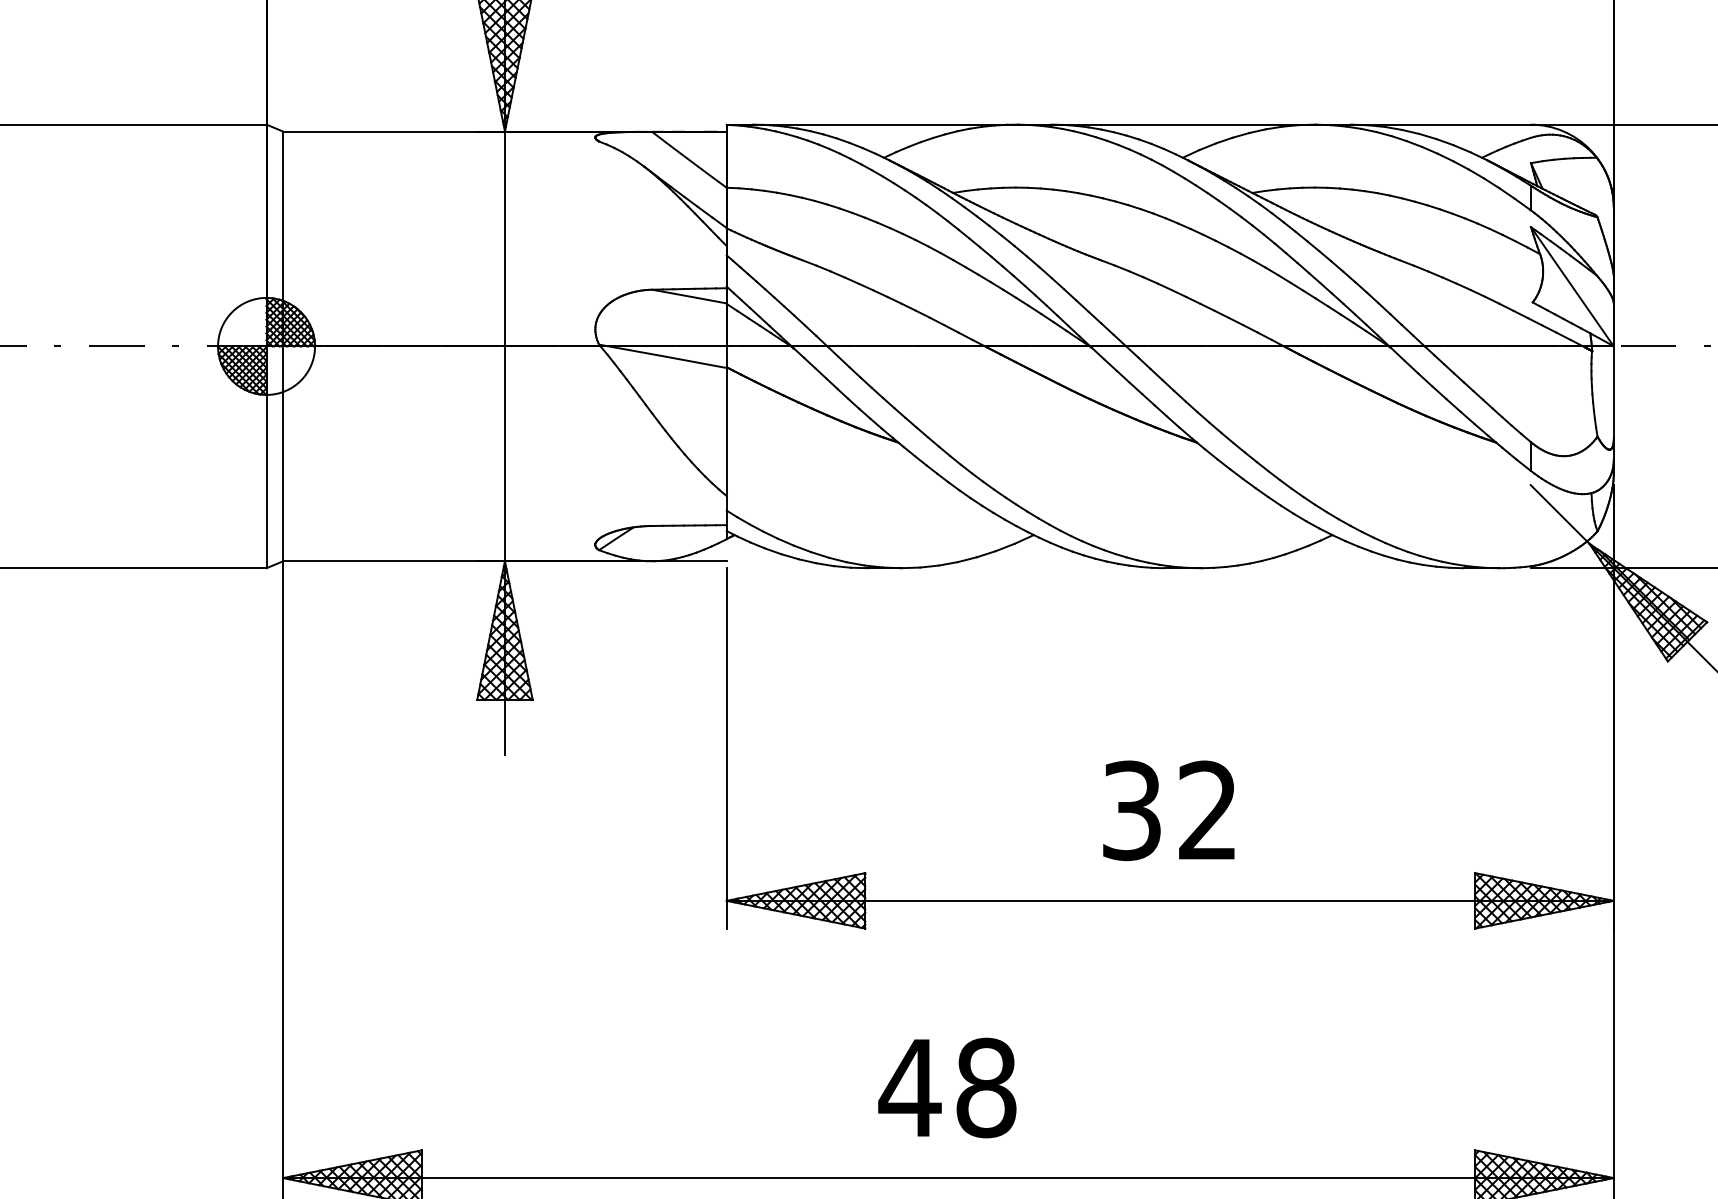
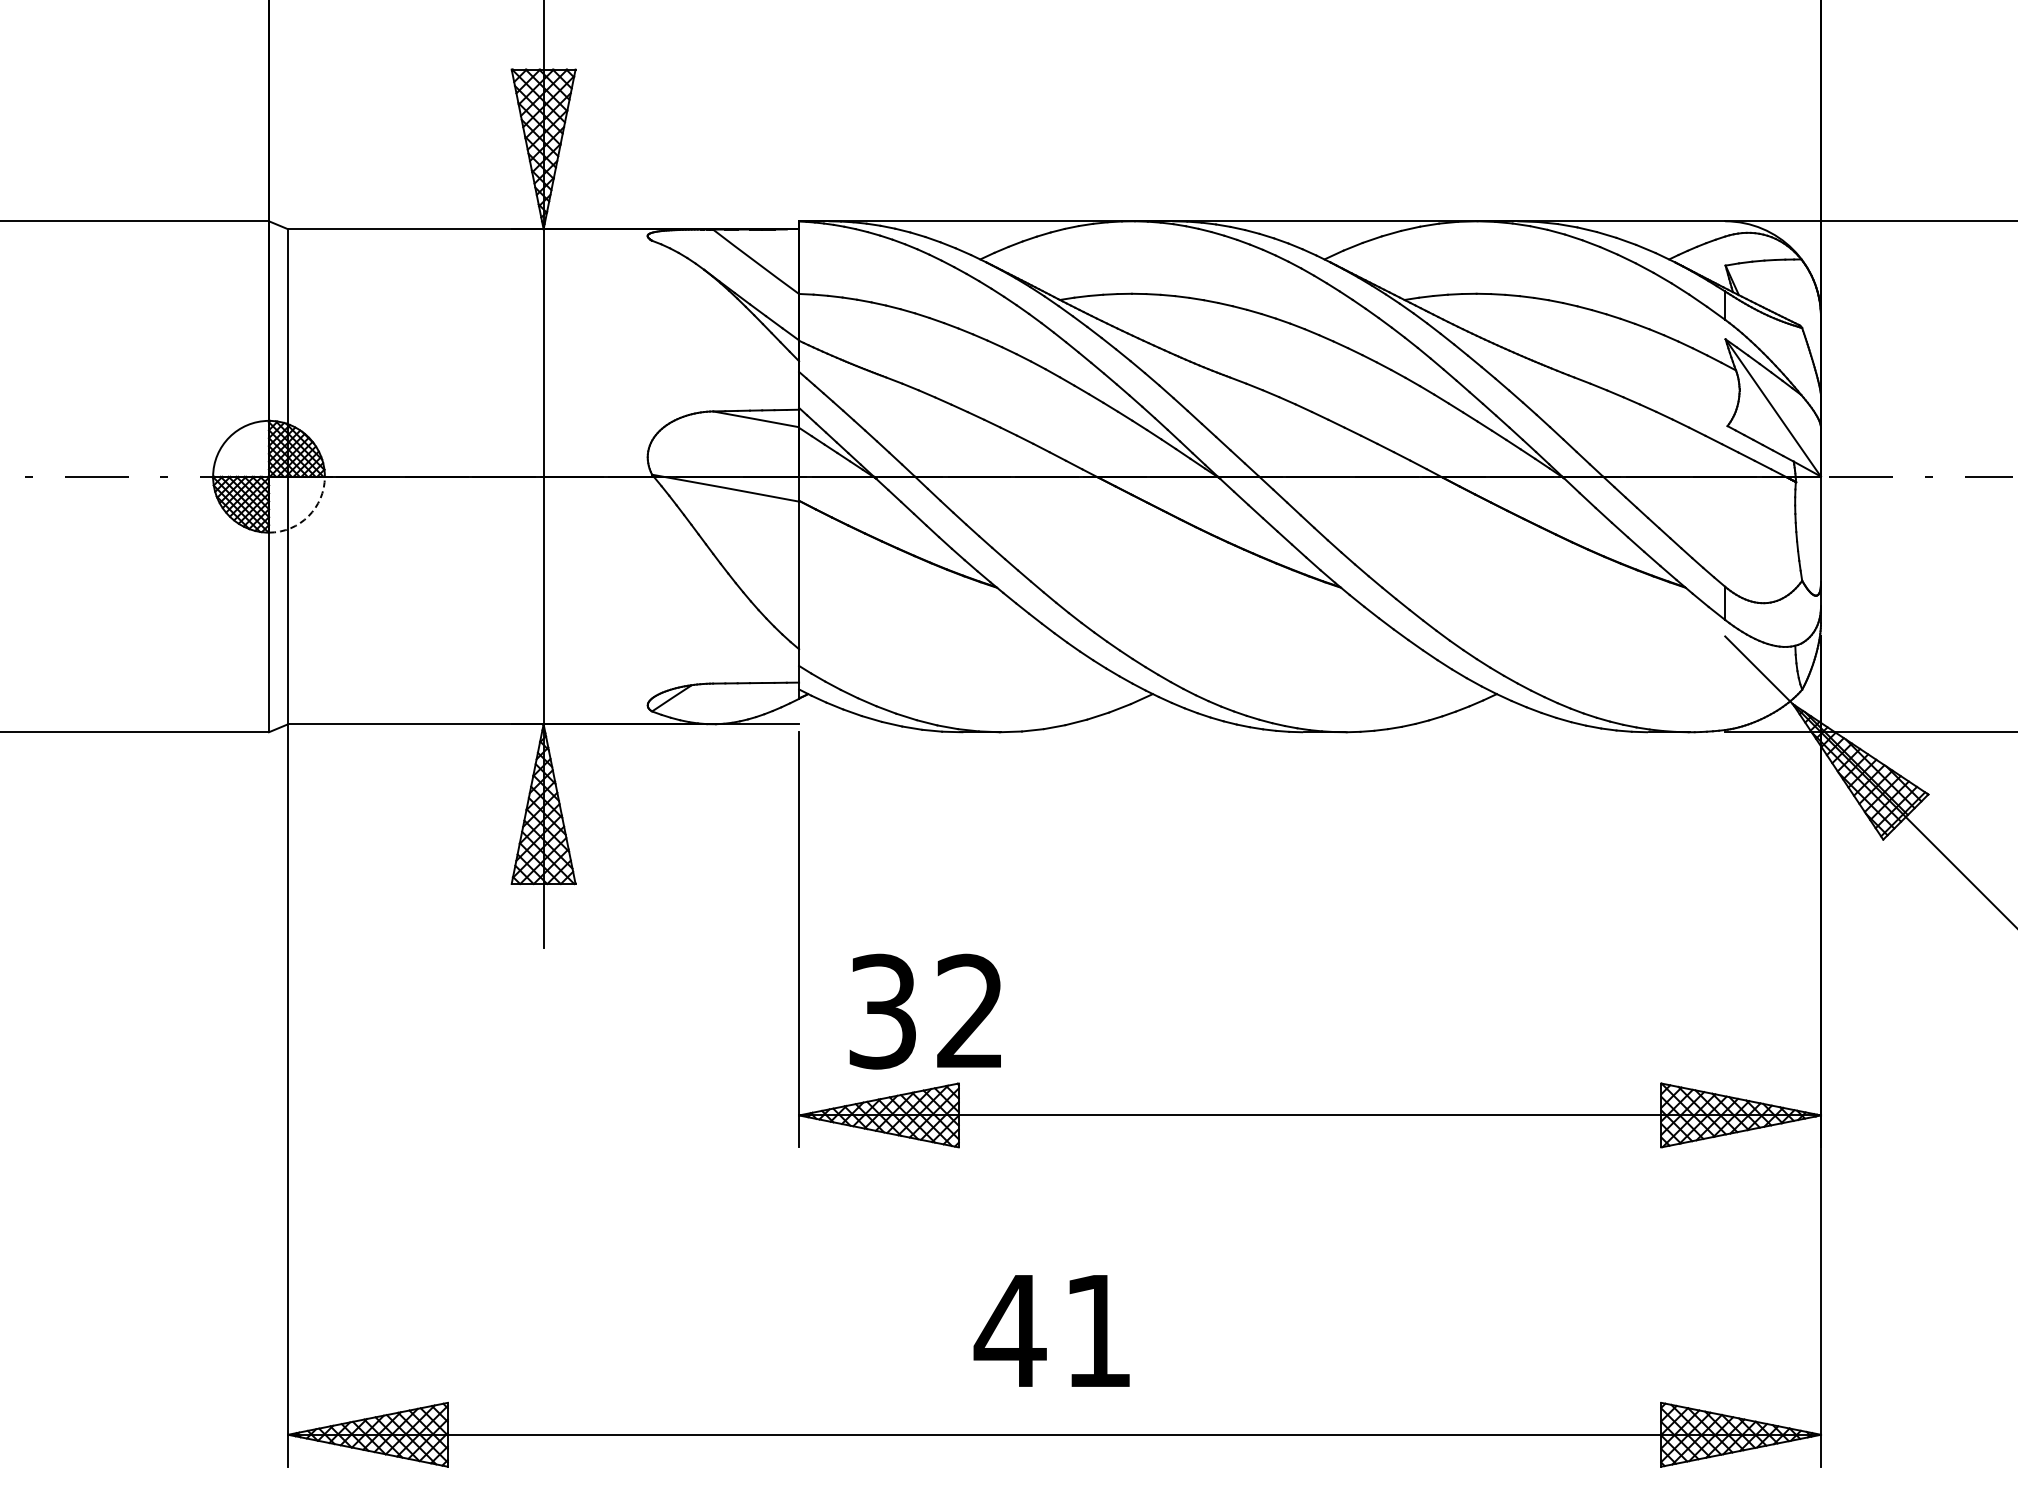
arc: (300, 380) -> (308, 516), solid -> dashed
text: (1168, 810) -> (924, 1011), moved
text: (986, 1087) -> (1098, 1330), 48 -> 41

